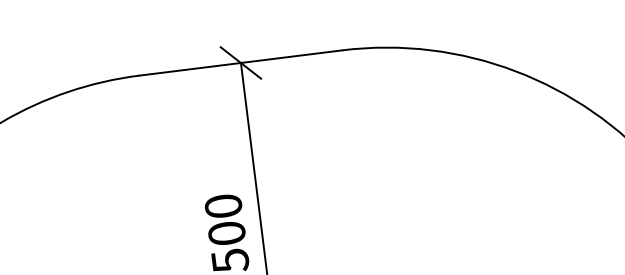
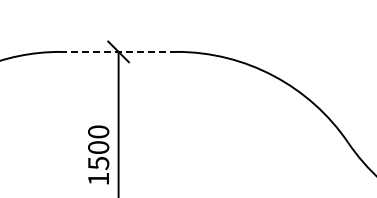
line: (242, 62) -> (119, 51), solid -> dashed

